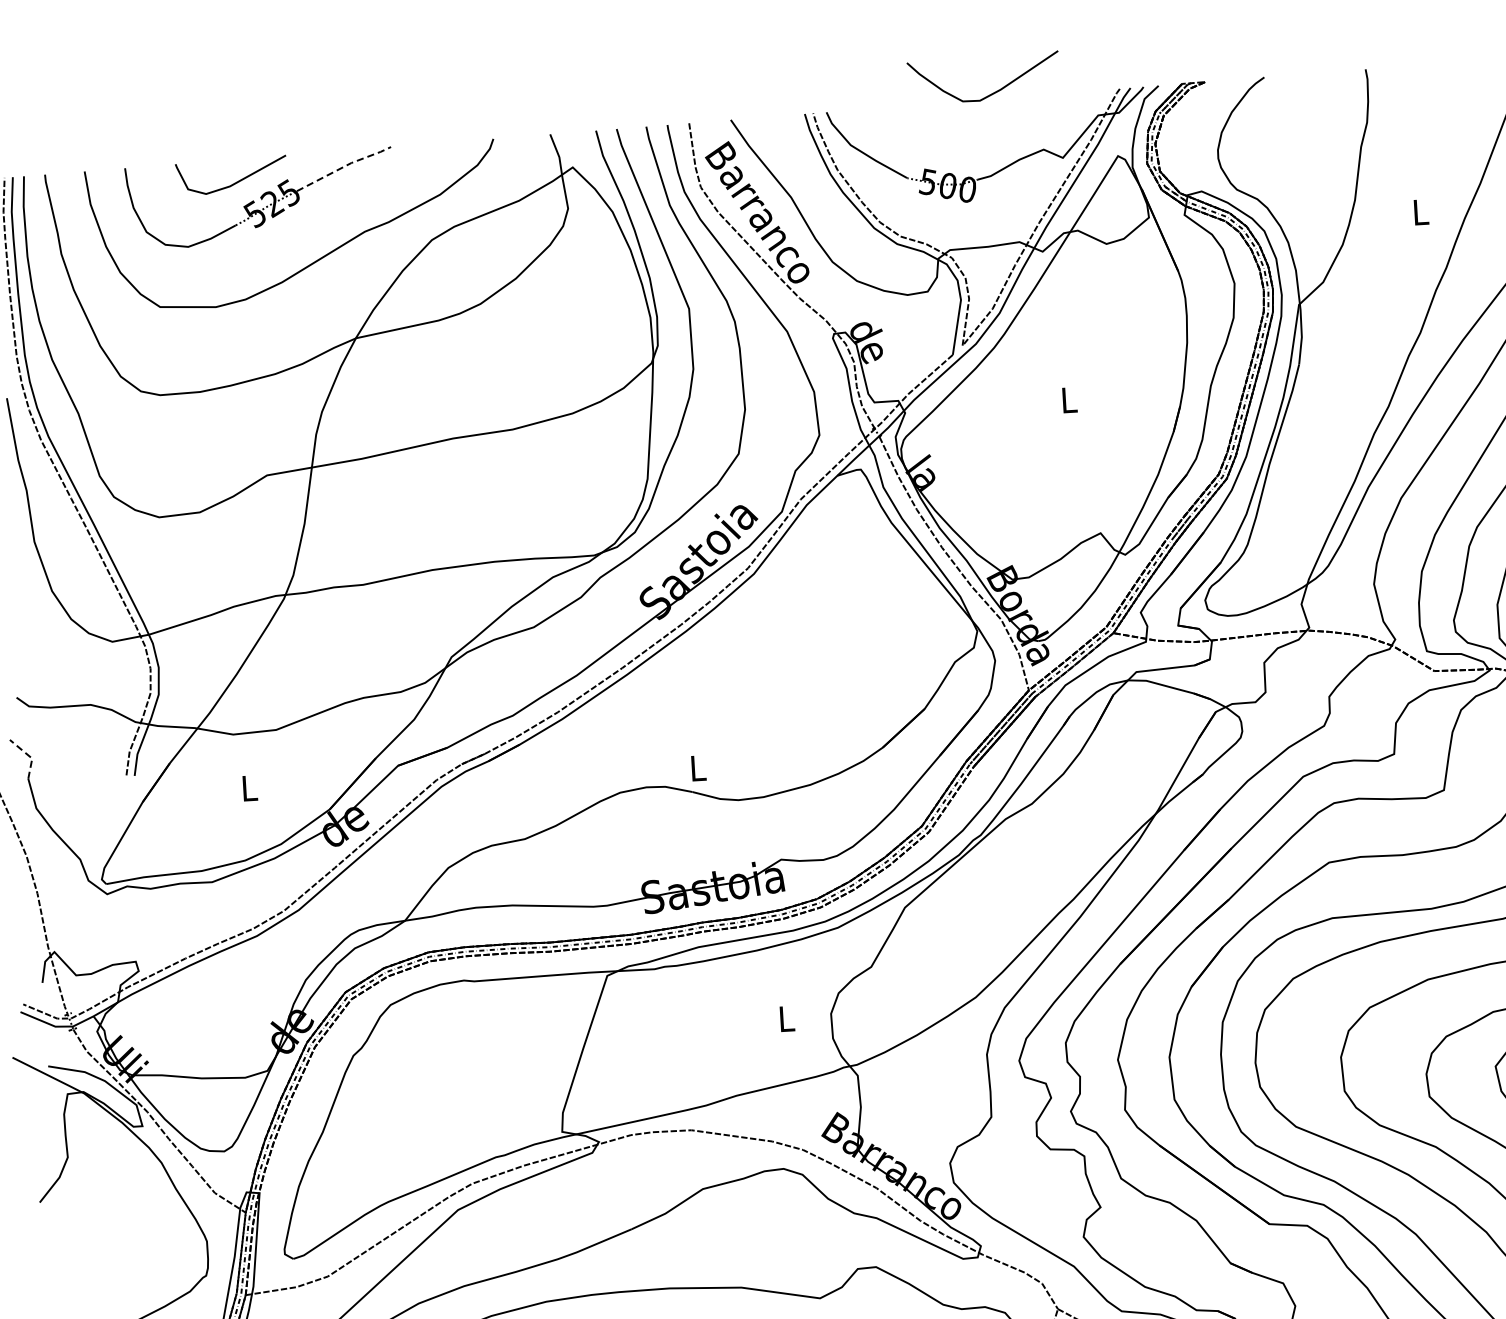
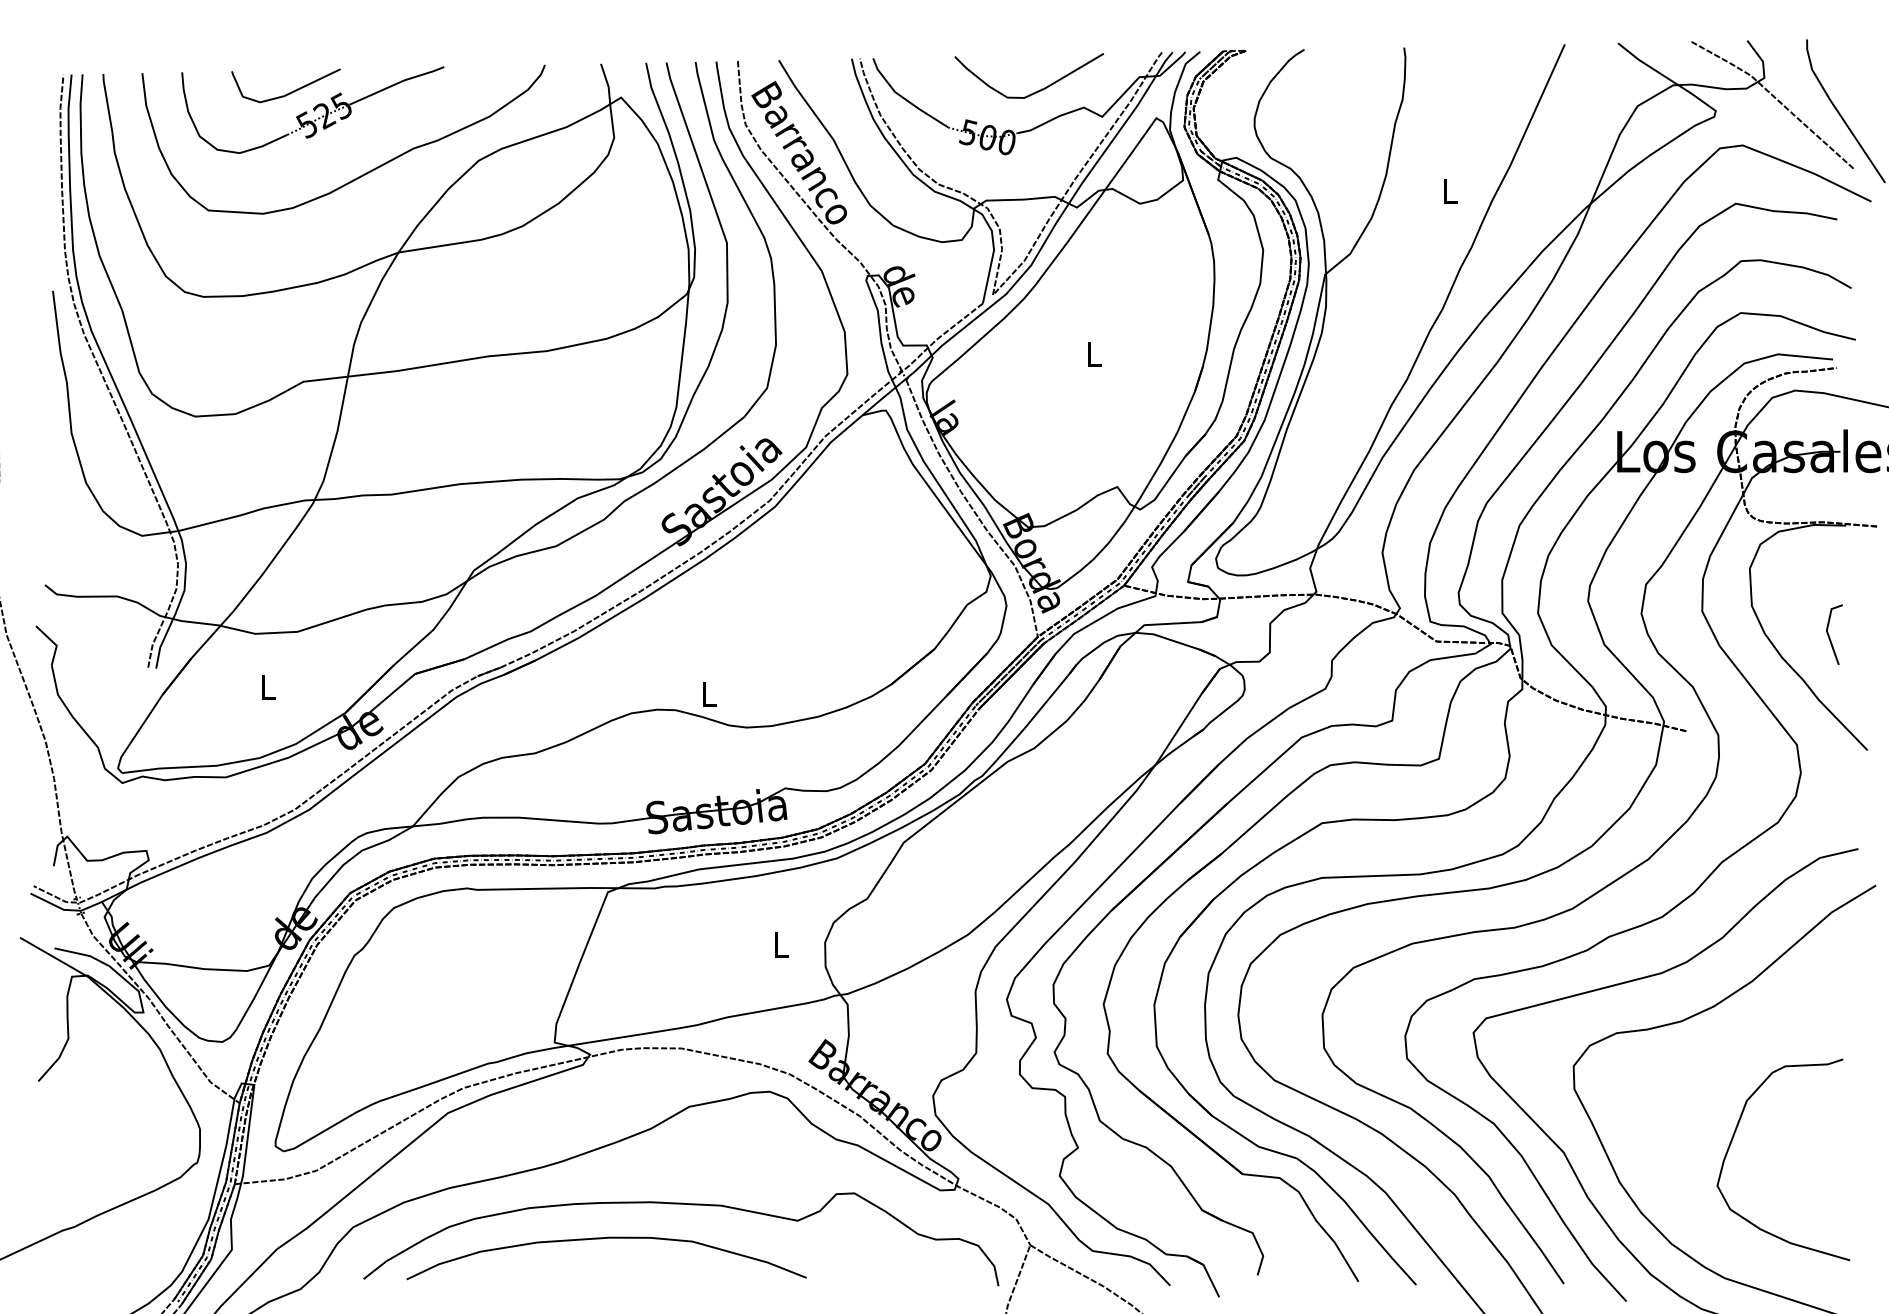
curve: (992, 92) -> (1037, 90), moved
line: (344, 166) -> (397, 83), dashed -> solid
line: (28, 756) -> (53, 643), dashed -> solid

